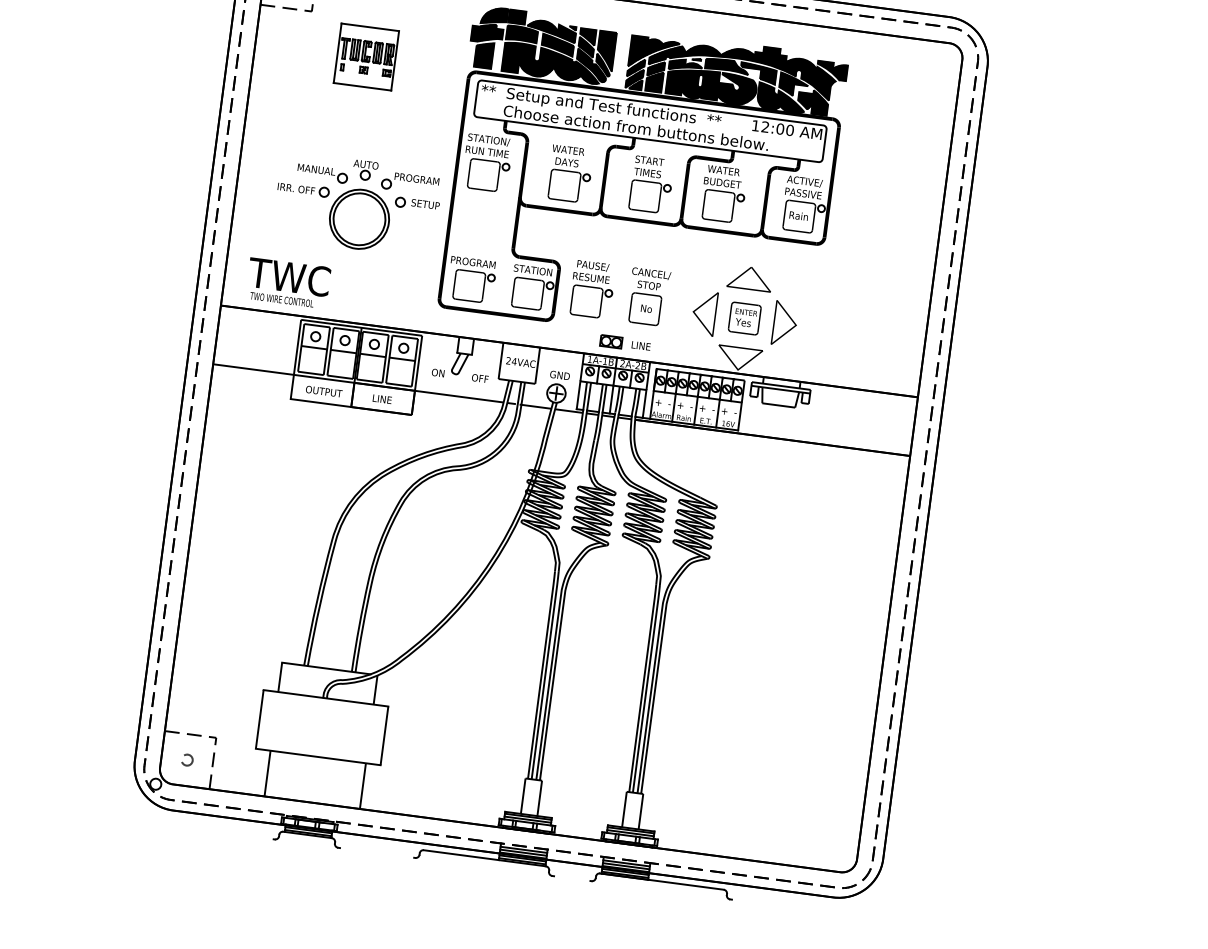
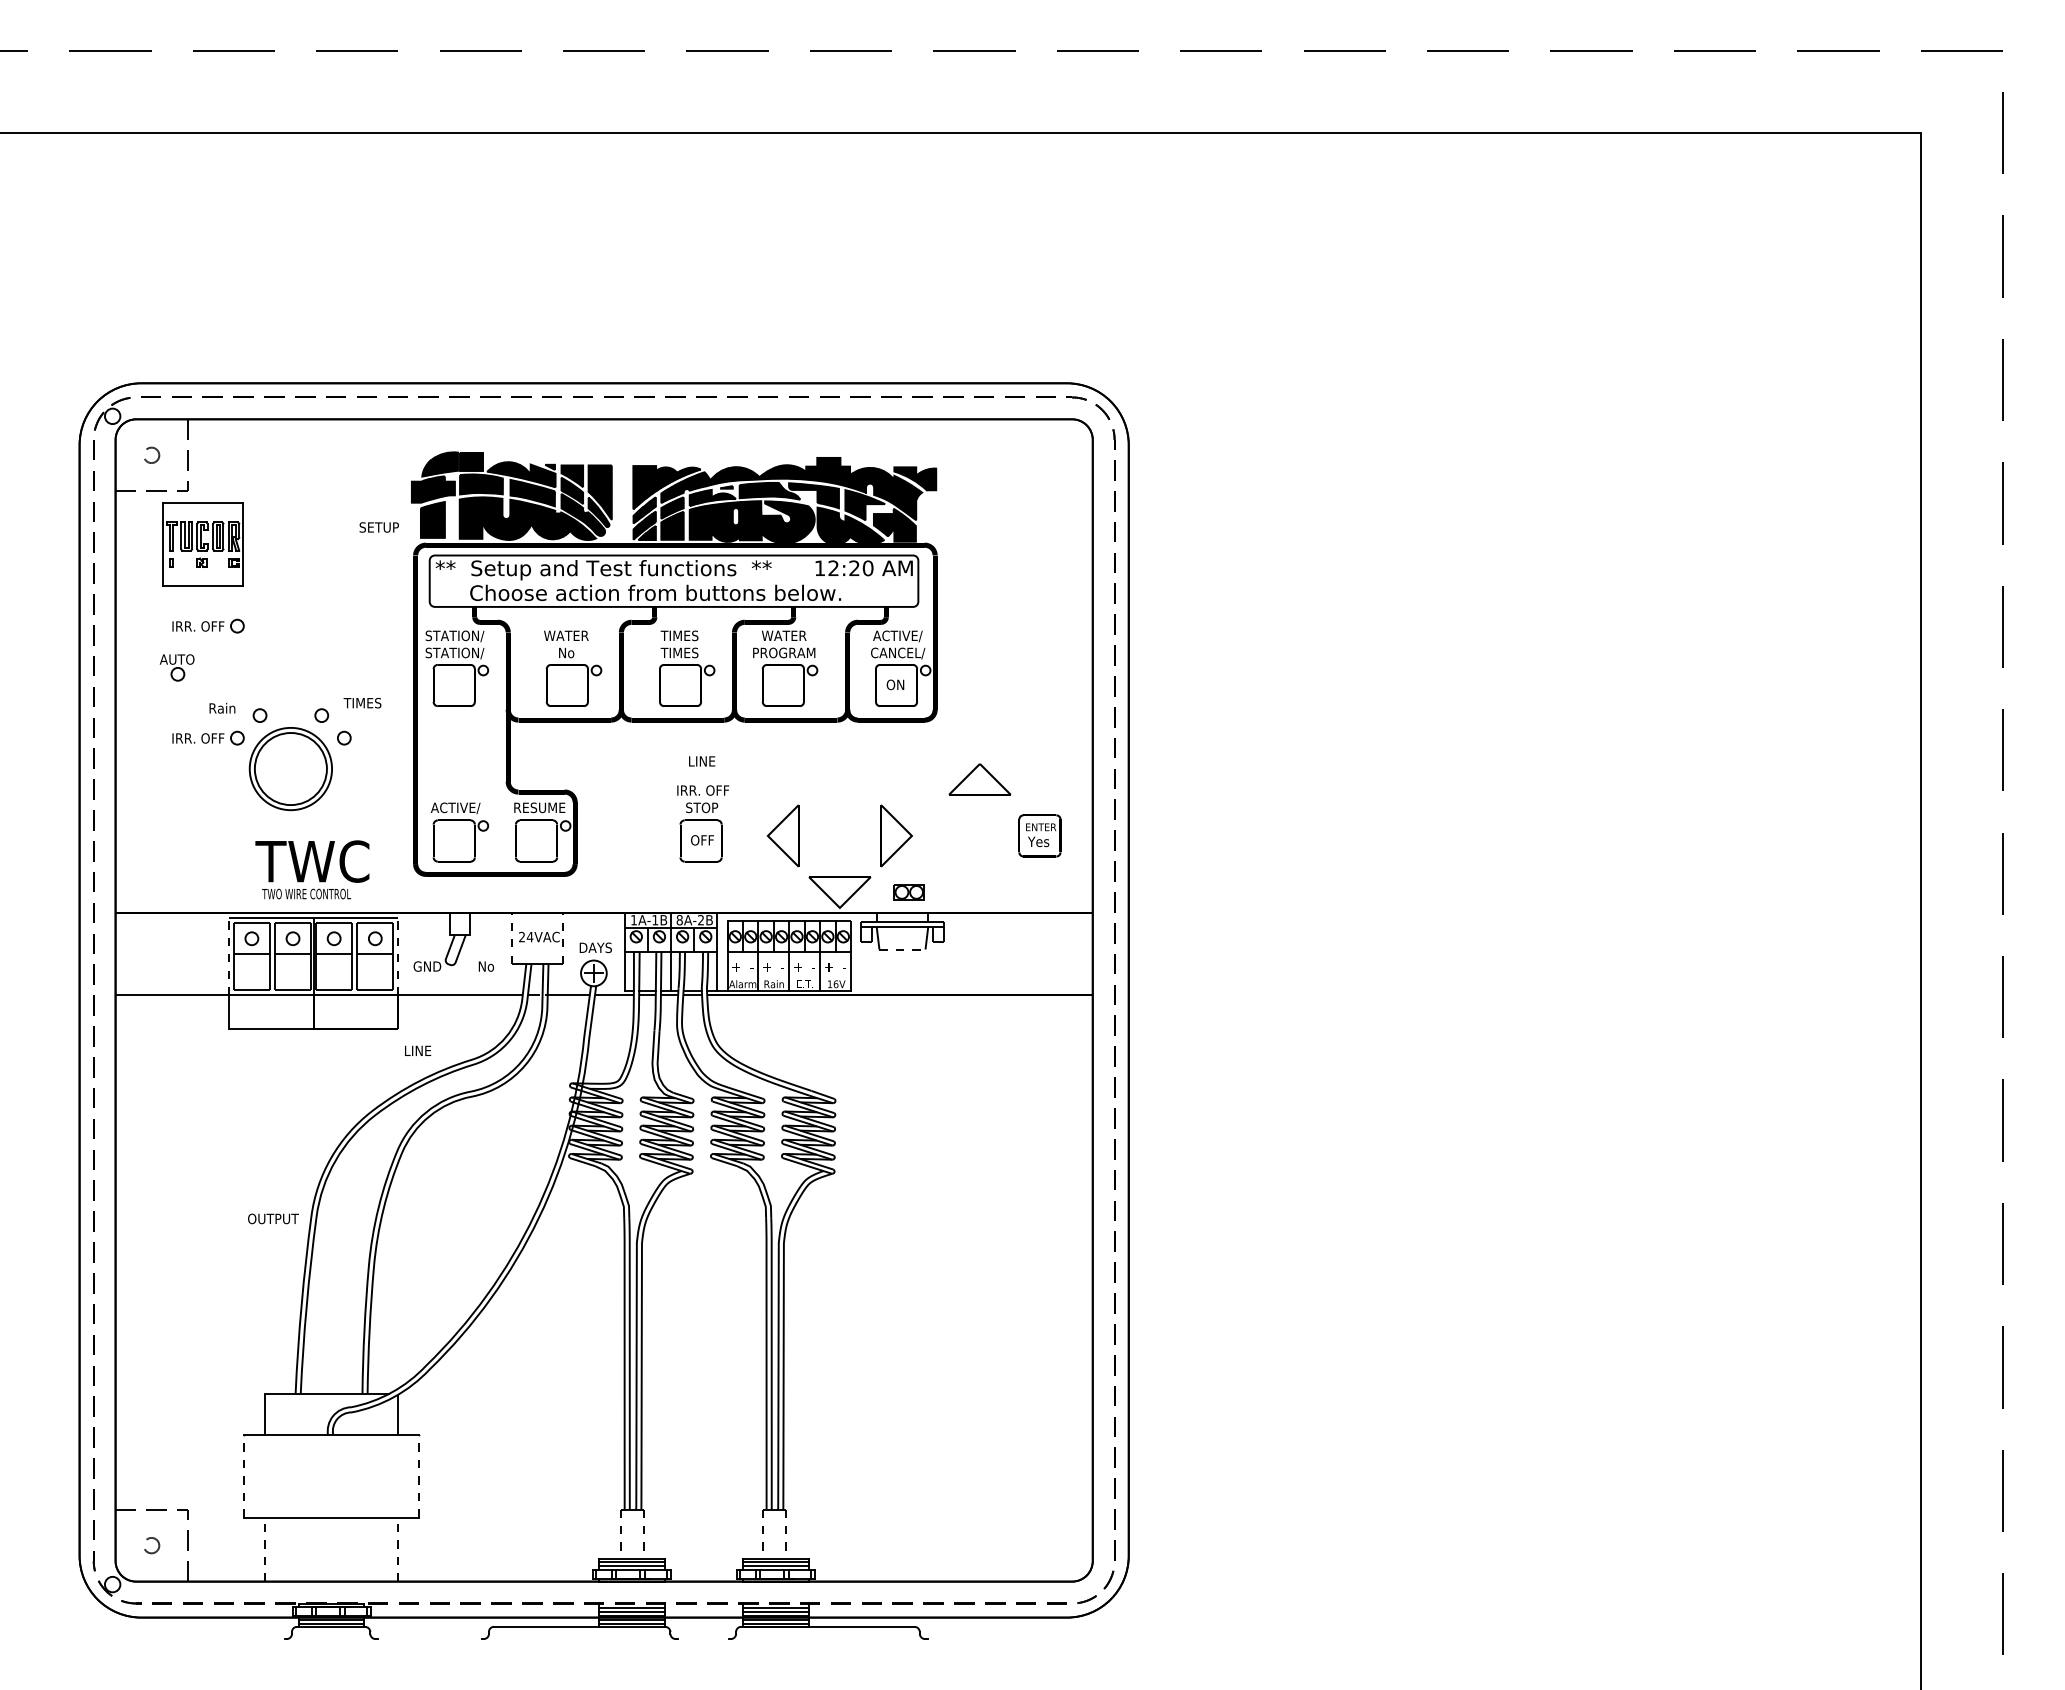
part: (366, 57) -> (202, 544), moved
part: (314, 109) -> (208, 625), added
text: (780, 129) -> (854, 568), 12:00 -> 12:20
text: (487, 152) -> (454, 653), RUN TIME -> STATION/
text: (649, 160) -> (680, 635), START -> TIMES
text: (567, 162) -> (566, 652), DAYS -> No
text: (316, 169) -> (222, 707), MANUAL -> Rain
part: (364, 170) -> (176, 667), moved
text: (416, 178) -> (362, 702), PROGRAM -> TIMES
text: (722, 182) -> (784, 652), BUDGET -> PROGRAM
text: (803, 193) -> (898, 653), PASSIVE -> CANCEL/
text: (425, 204) -> (378, 527), moved
text: (798, 215) -> (895, 684), Rain -> ON
text: (473, 262) -> (455, 808), PROGRAM -> ACTIVE/
text: (532, 269) -> (538, 807), STATION -> RESUME
text: (651, 273) -> (703, 790), CANCEL/ -> IRR. OFF
part: (749, 278) -> (979, 779), moved
text: (288, 282) -> (312, 869), moved
part: (592, 289) -> (624, 823), removed
text: (646, 308) -> (702, 840), No -> OFF
text: (744, 318) -> (1039, 835), moved
part: (610, 341) -> (908, 892), moved
text: (641, 346) -> (702, 761), moved
line: (297, 347) -> (228, 956), solid -> dashed
line: (501, 360) -> (511, 937), solid -> dashed
line: (418, 363) -> (398, 956), solid -> dashed
text: (622, 363) -> (679, 920), 2A-2B -> 8A-2B
line: (538, 365) -> (563, 937), solid -> dashed
text: (438, 372) -> (427, 966), ON -> GND
text: (559, 375) -> (595, 947), GND -> DAYS
text: (479, 378) -> (485, 966), OFF -> No
text: (324, 391) -> (273, 1218), moved
text: (382, 399) -> (418, 1050), moved
line: (778, 405) -> (902, 949), solid -> dashed
line: (260, 718) -> (244, 1475), solid -> dashed
line: (384, 735) -> (419, 1475), solid -> dashed
line: (267, 773) -> (264, 1549), solid -> dashed
line: (362, 786) -> (398, 1549), solid -> dashed
line: (523, 796) -> (621, 1534), solid -> dashed
line: (539, 798) -> (644, 1534), solid -> dashed
line: (624, 809) -> (763, 1534), solid -> dashed
line: (641, 811) -> (786, 1534), solid -> dashed

